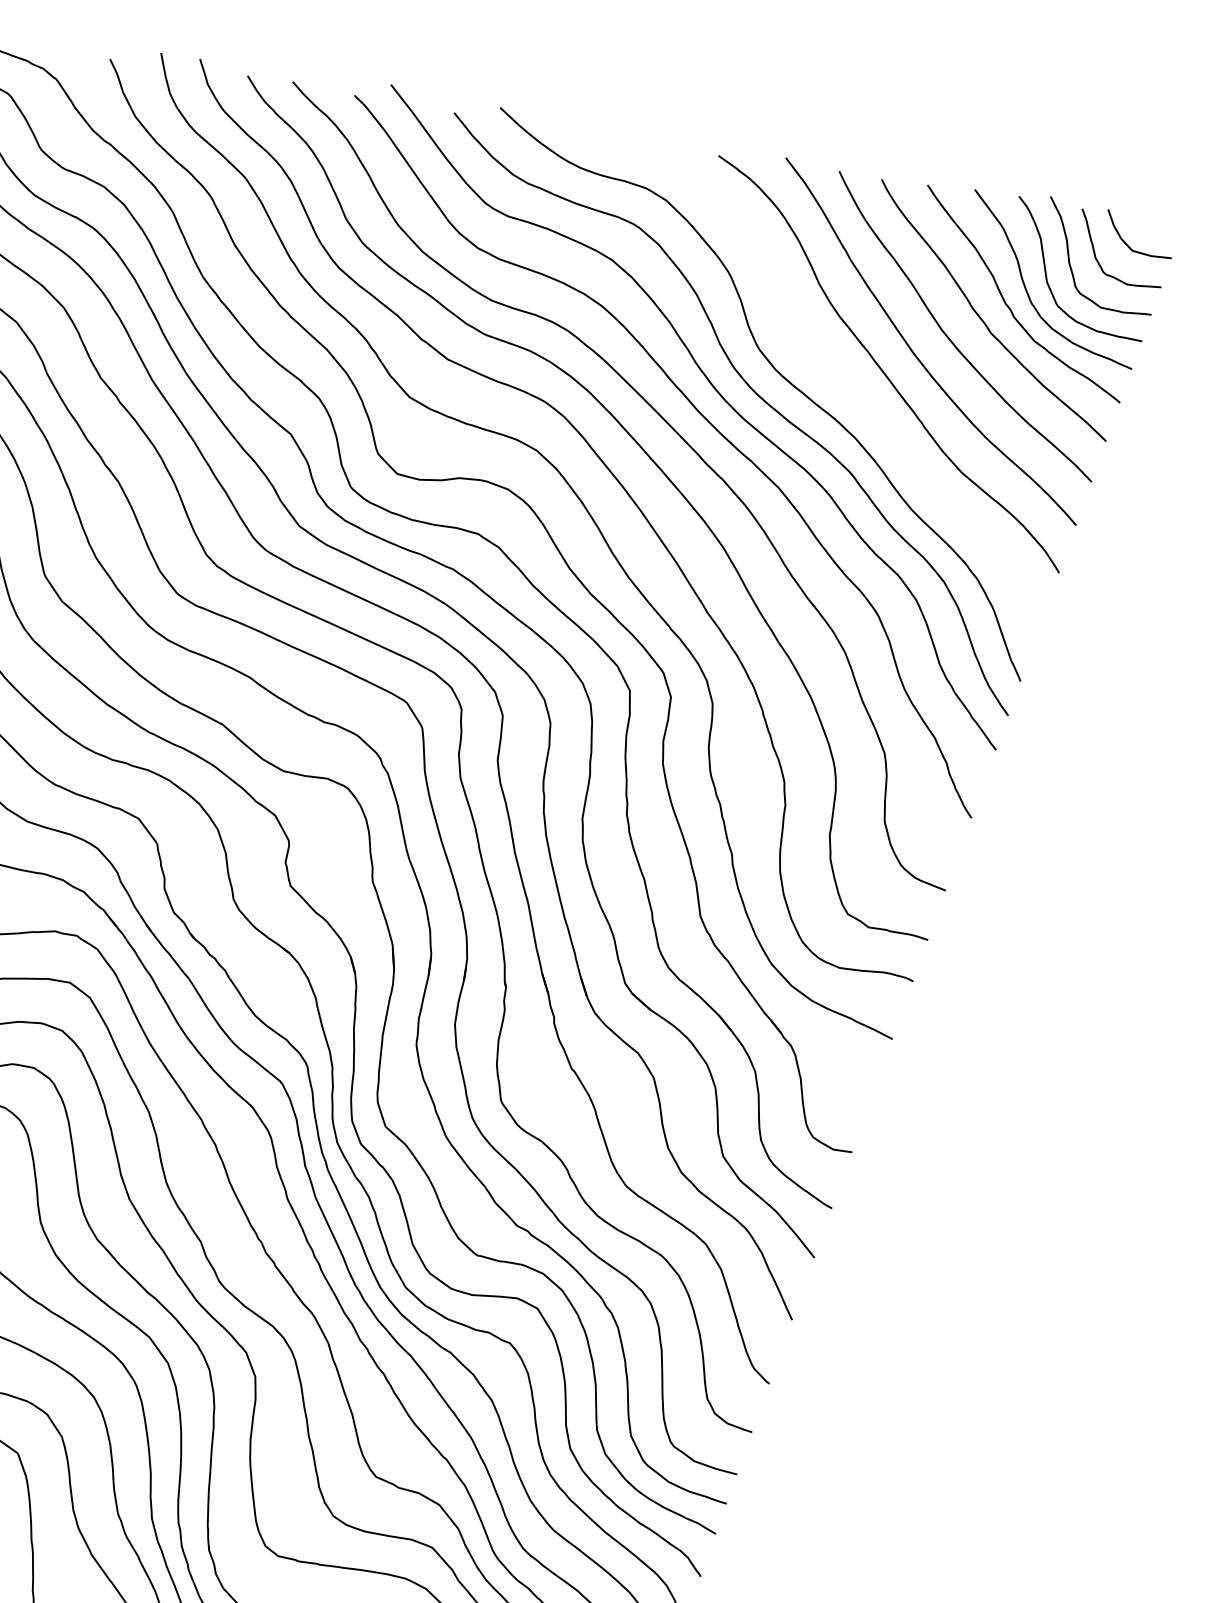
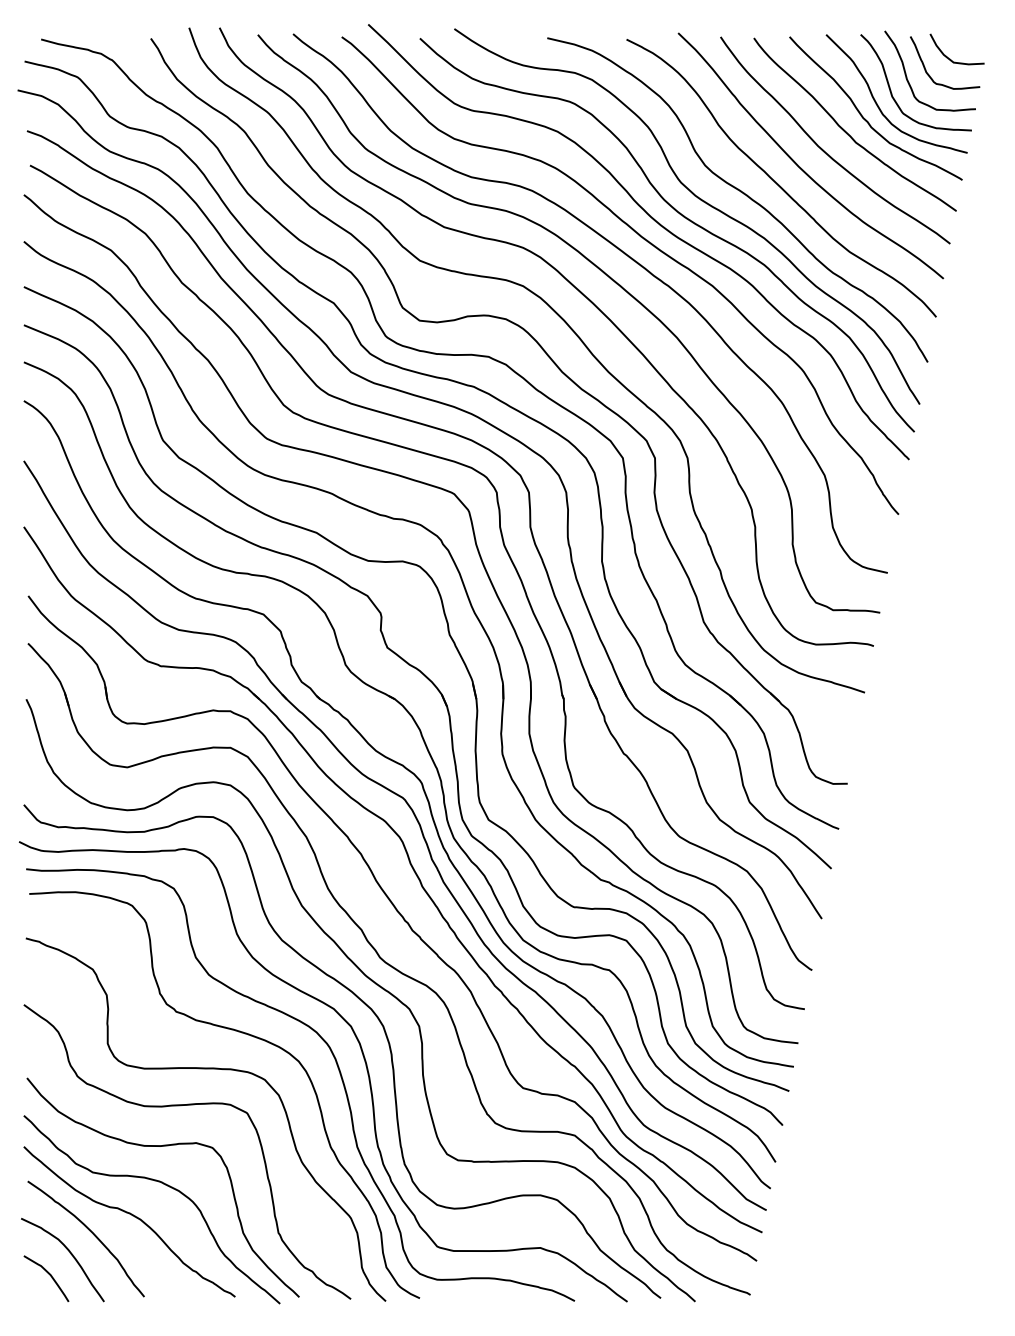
curve: (833, 374) -> (740, 192), added

